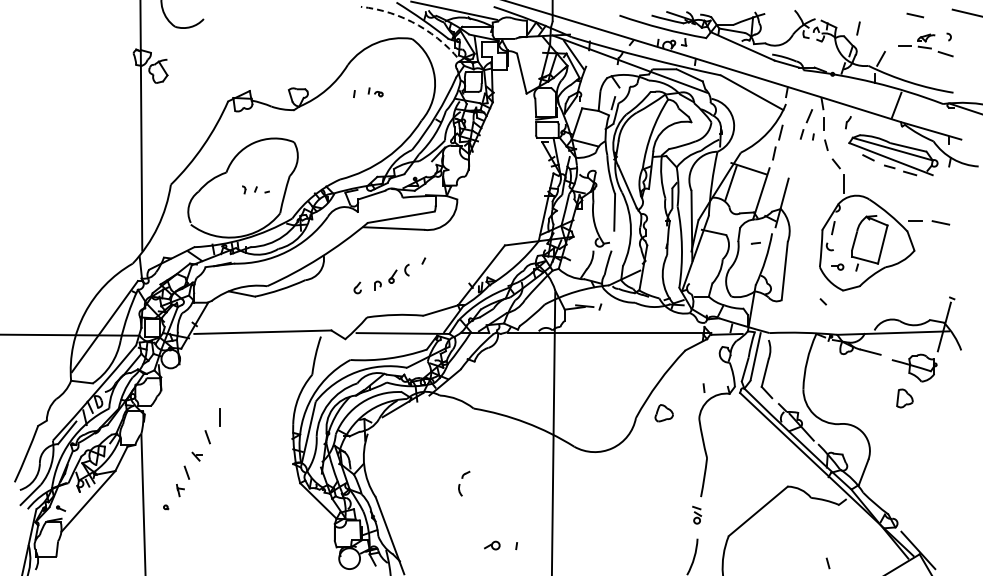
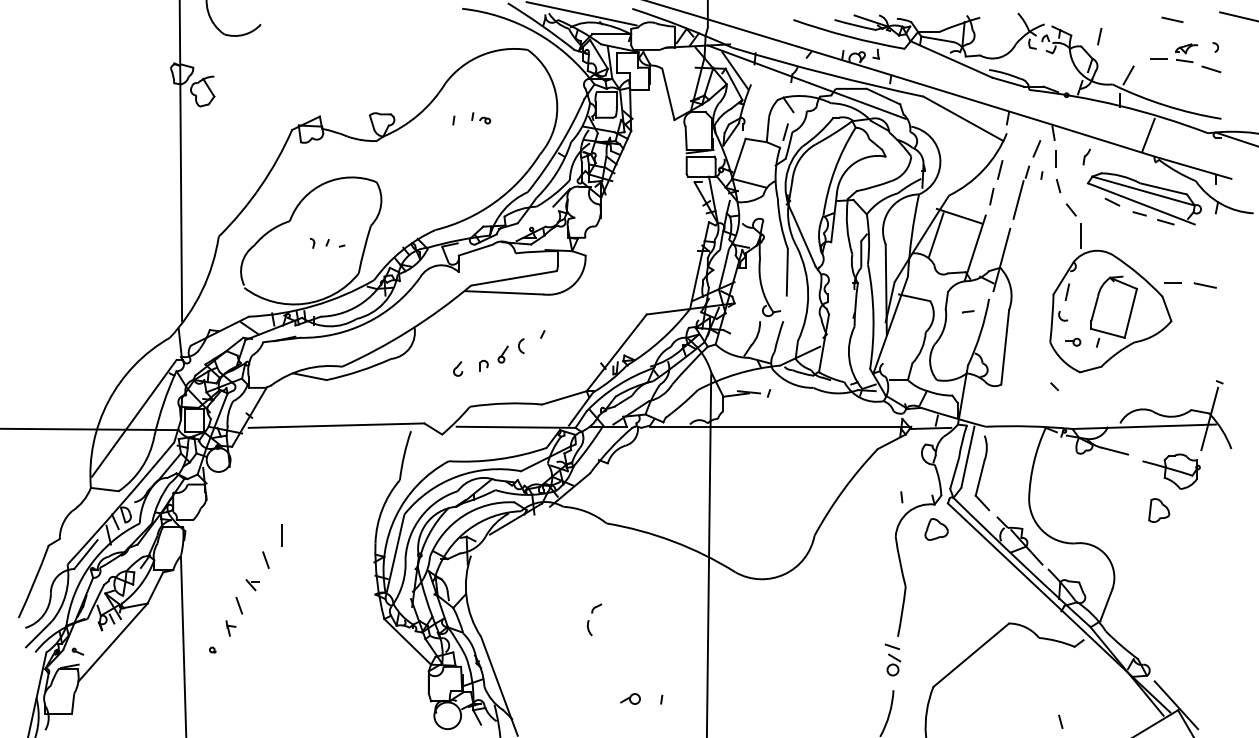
arc: (418, 25) -> (535, 32), dashed -> solid
line: (795, 155) -> (1018, 199), added
part: (663, 413) -> (935, 529), moved
part: (696, 515) -> (892, 660), size x1.43

